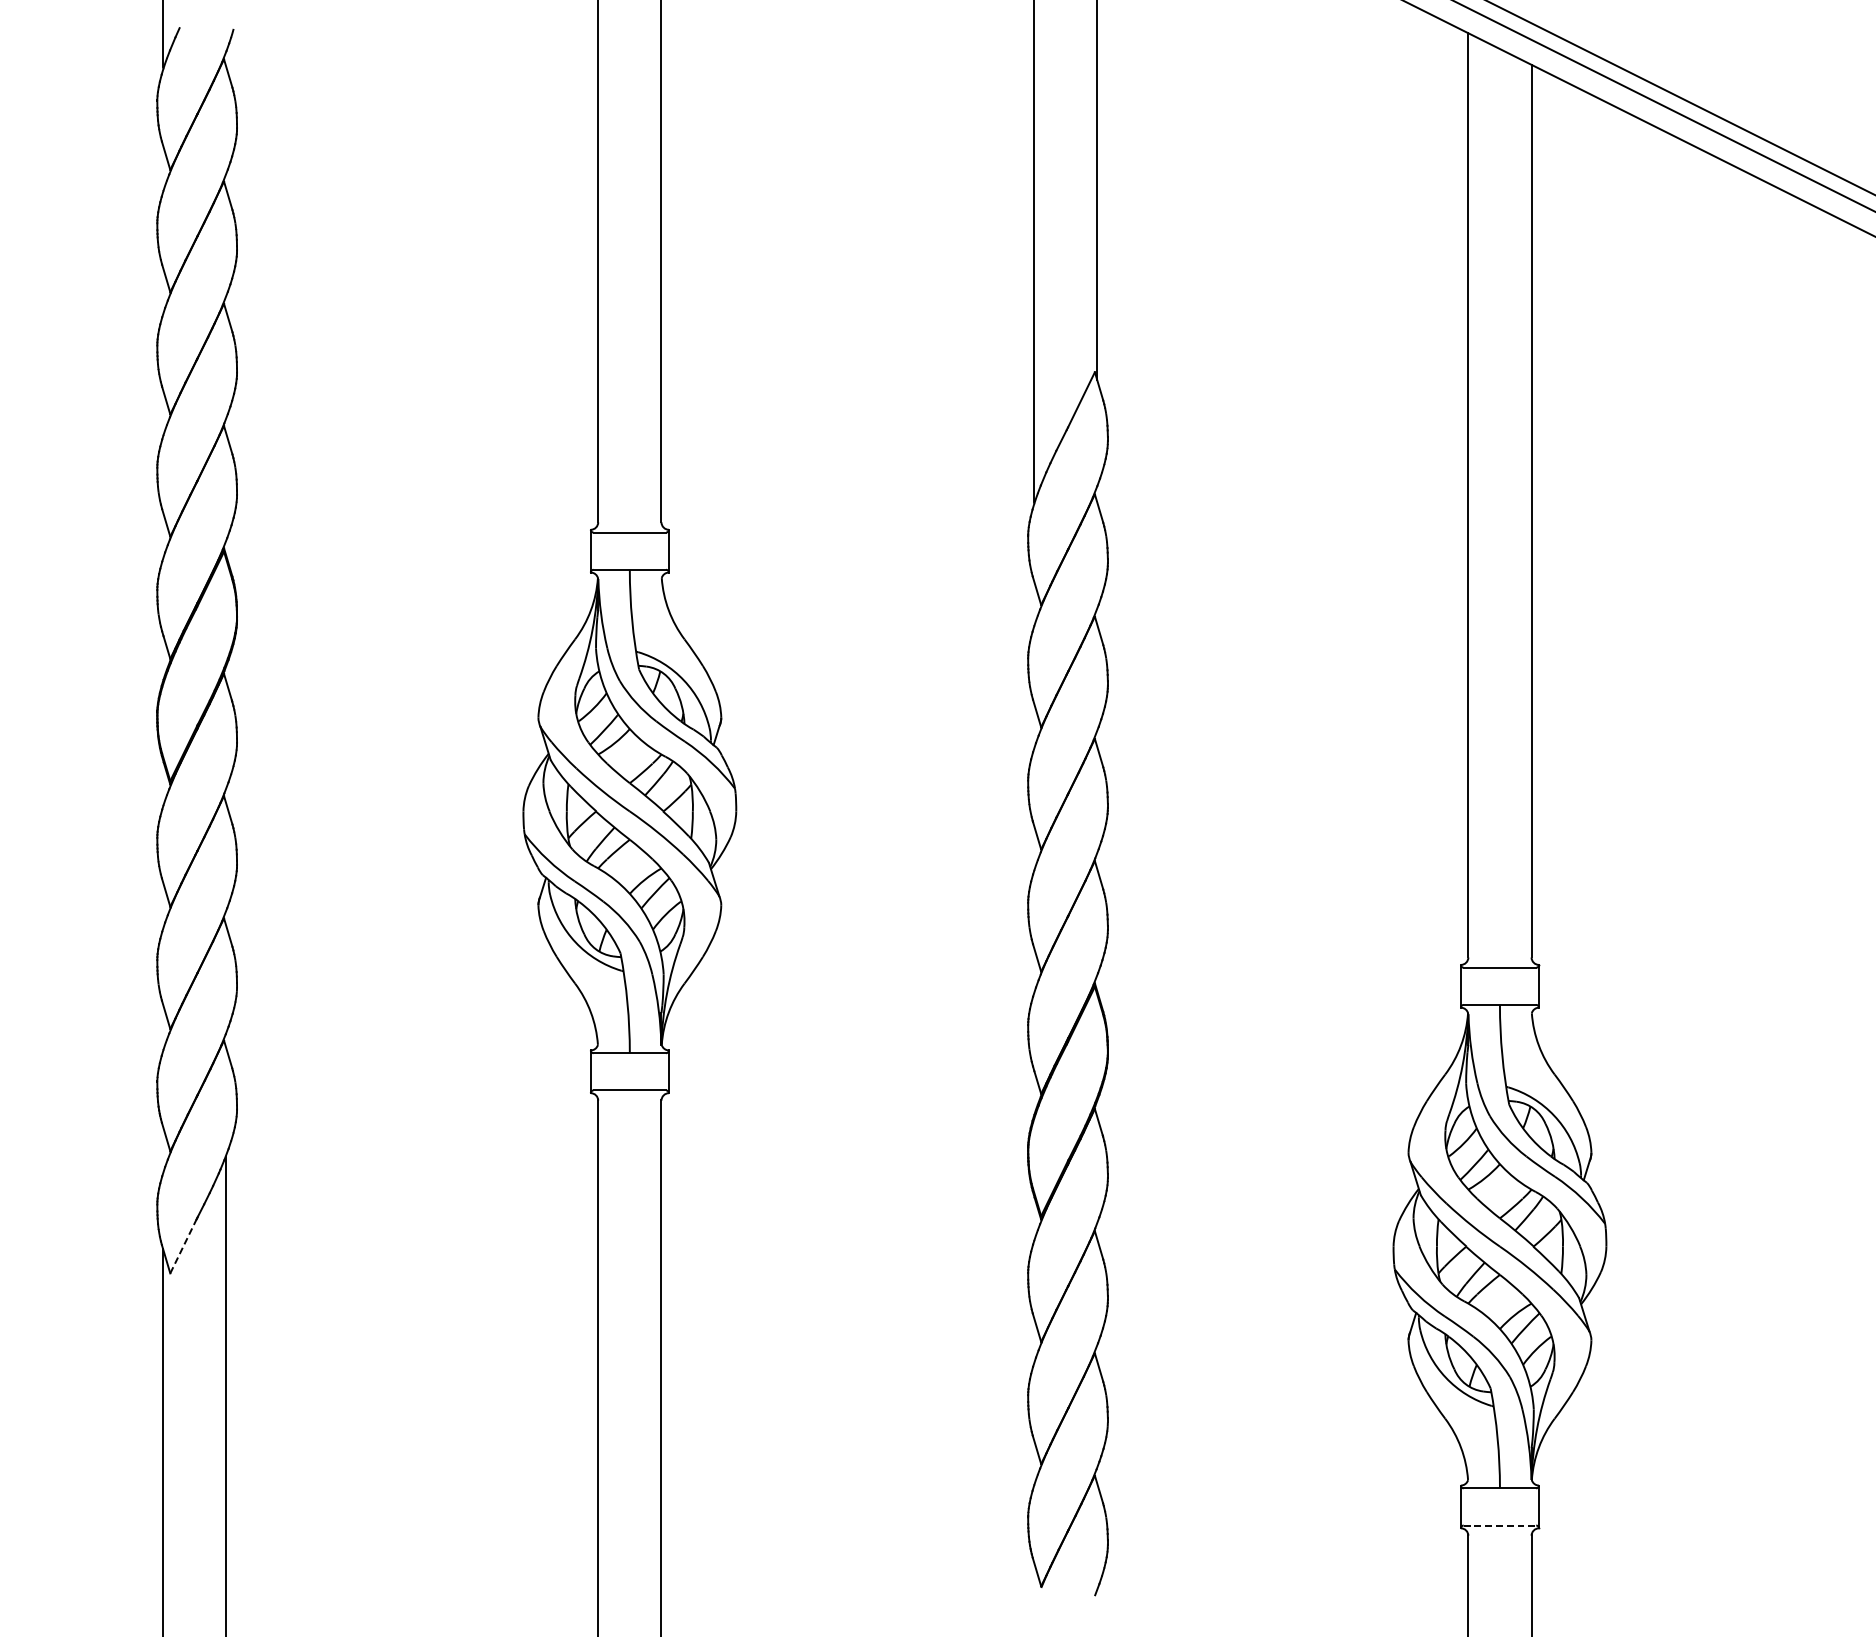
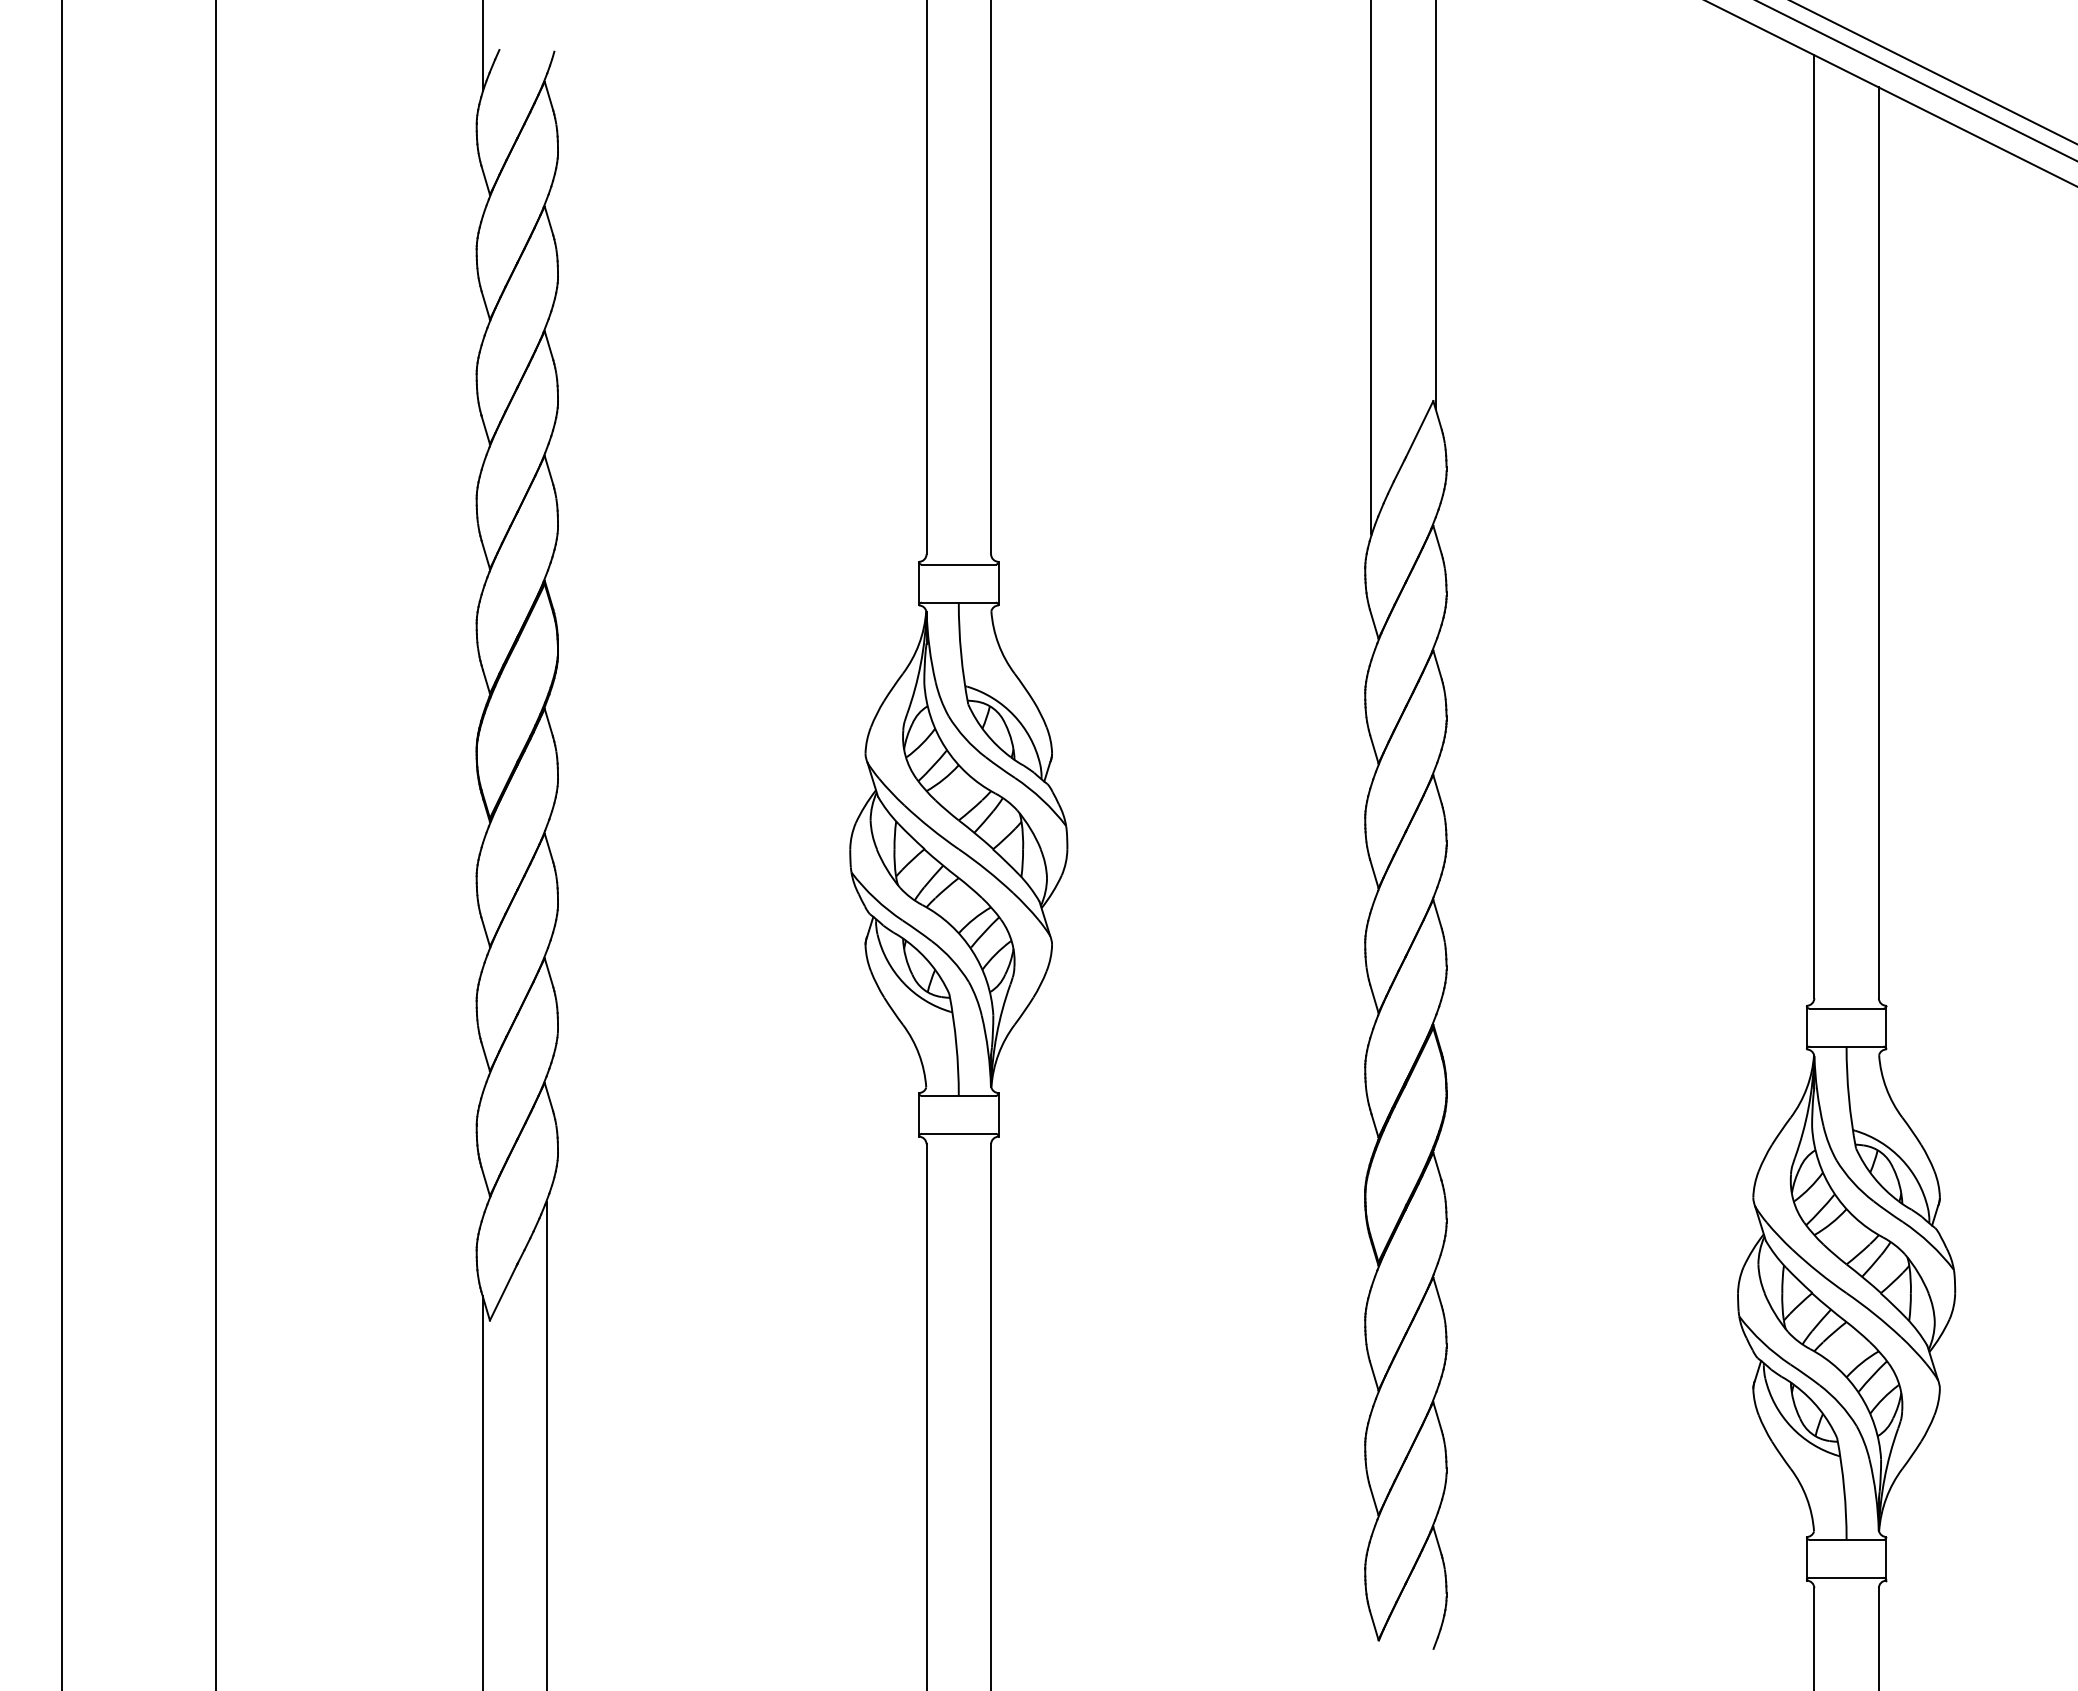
line: (183, 1244) -> (503, 1291), dashed -> solid
line: (1499, 1525) -> (1846, 1577), dashed -> solid

